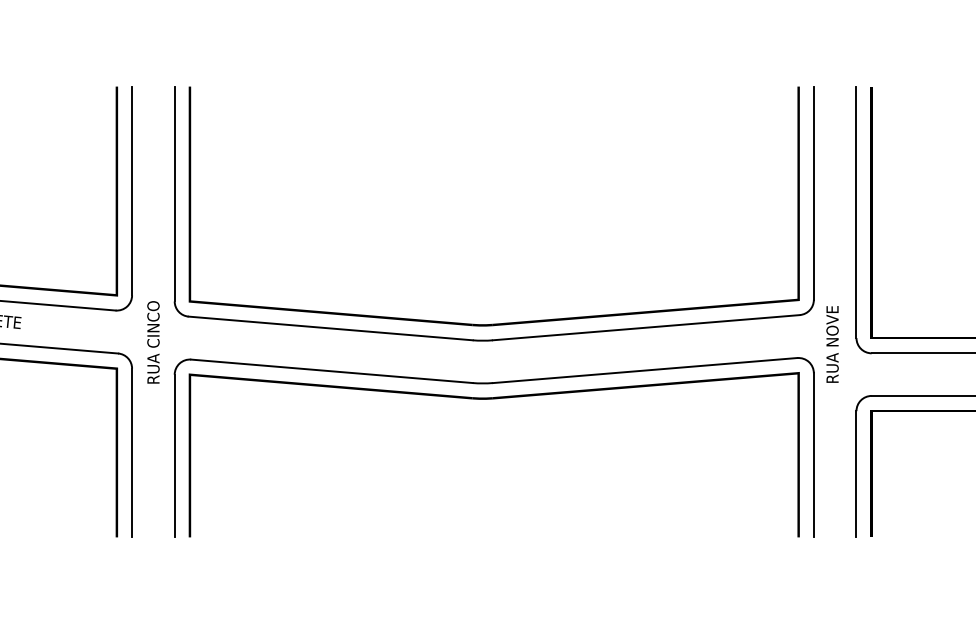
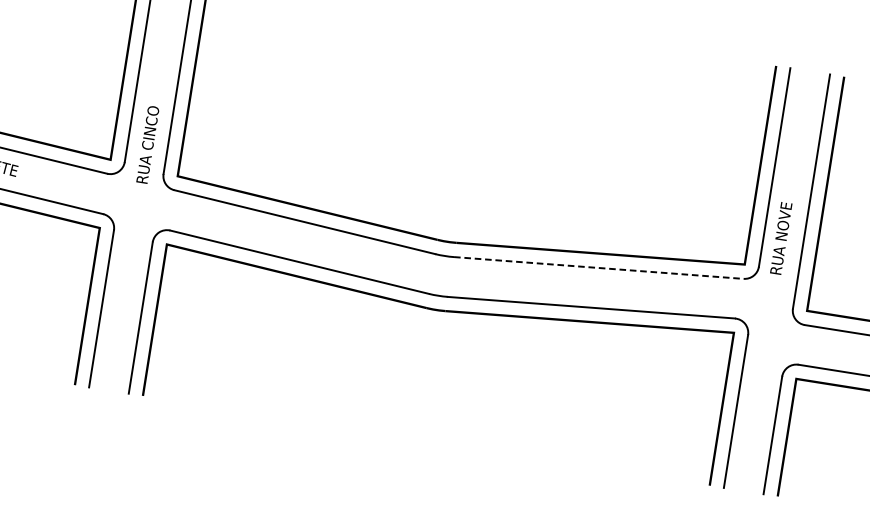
line: (646, 327) -> (599, 267), solid -> dashed
text: (153, 342) -> (147, 144), moved
text: (832, 344) -> (781, 238), moved

